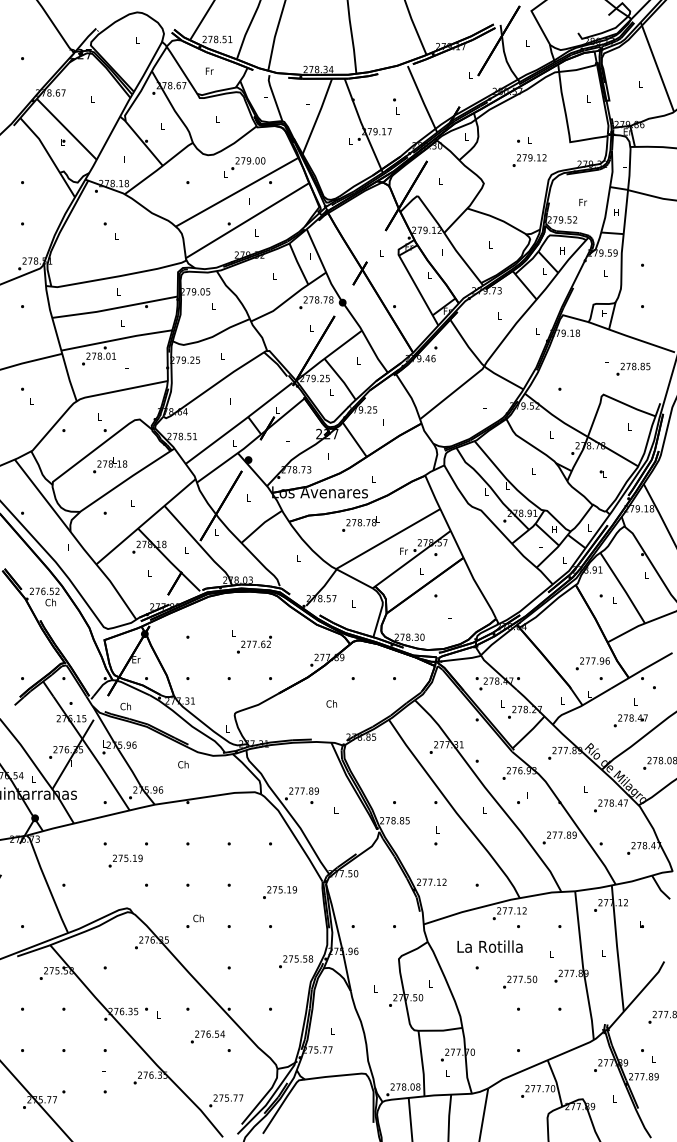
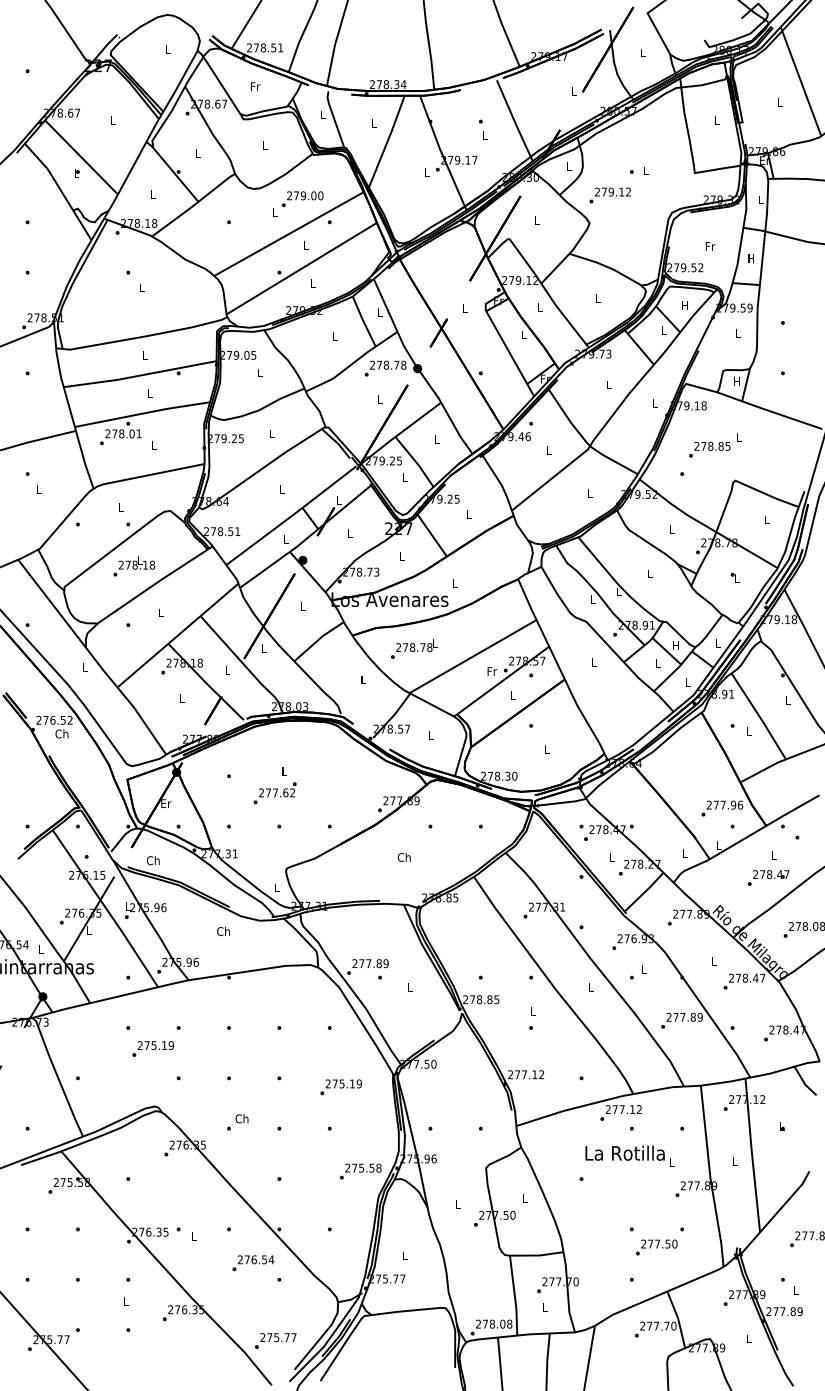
text: (528, 160) -> (609, 195), moved
text: (633, 369) -> (709, 449), moved
text: (361, 523) -> (414, 648), moved
text: (253, 644) -> (274, 793), moved
text: (489, 946) -> (624, 1152), moved
text: (519, 982) -> (656, 1247), moved

